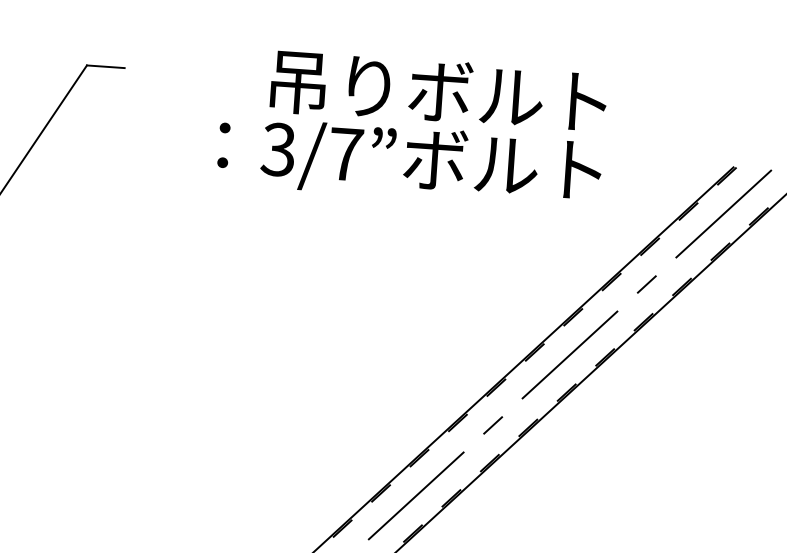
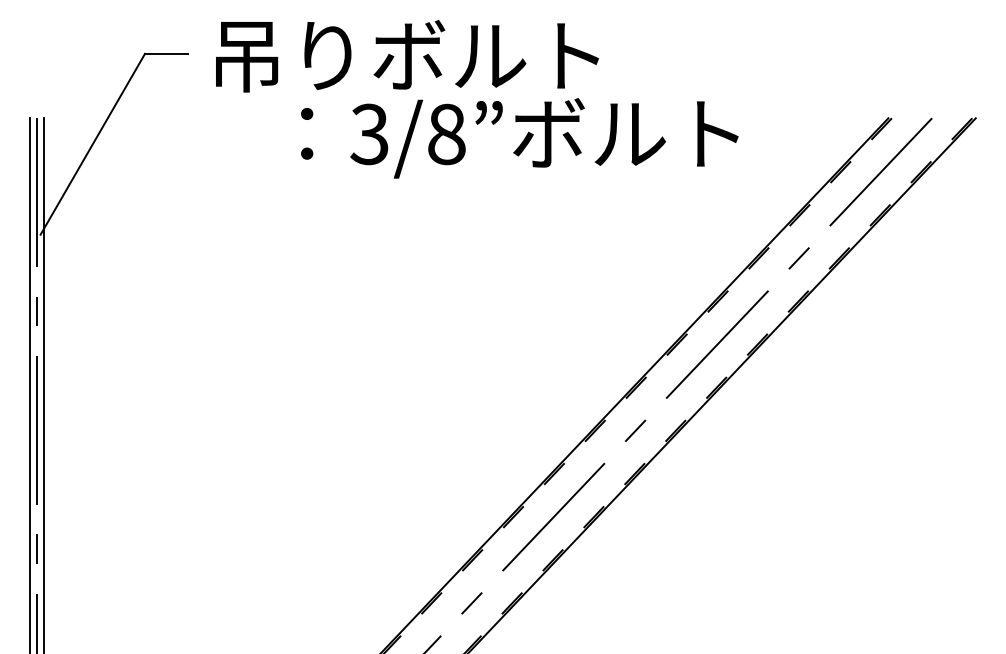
text: (438, 92) -> (407, 56), moved
text: (345, 154) -> (446, 134), 3/7 -> 3/8

